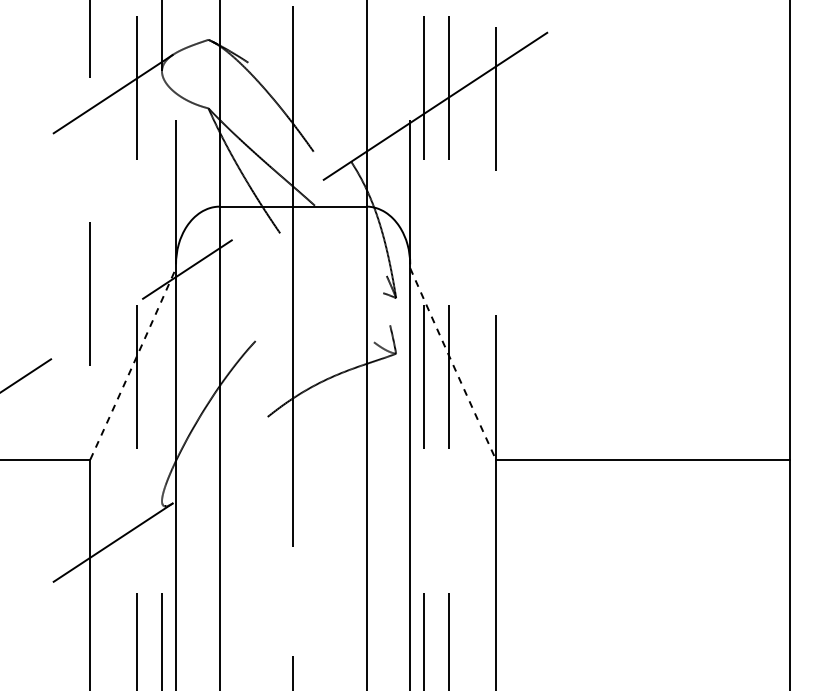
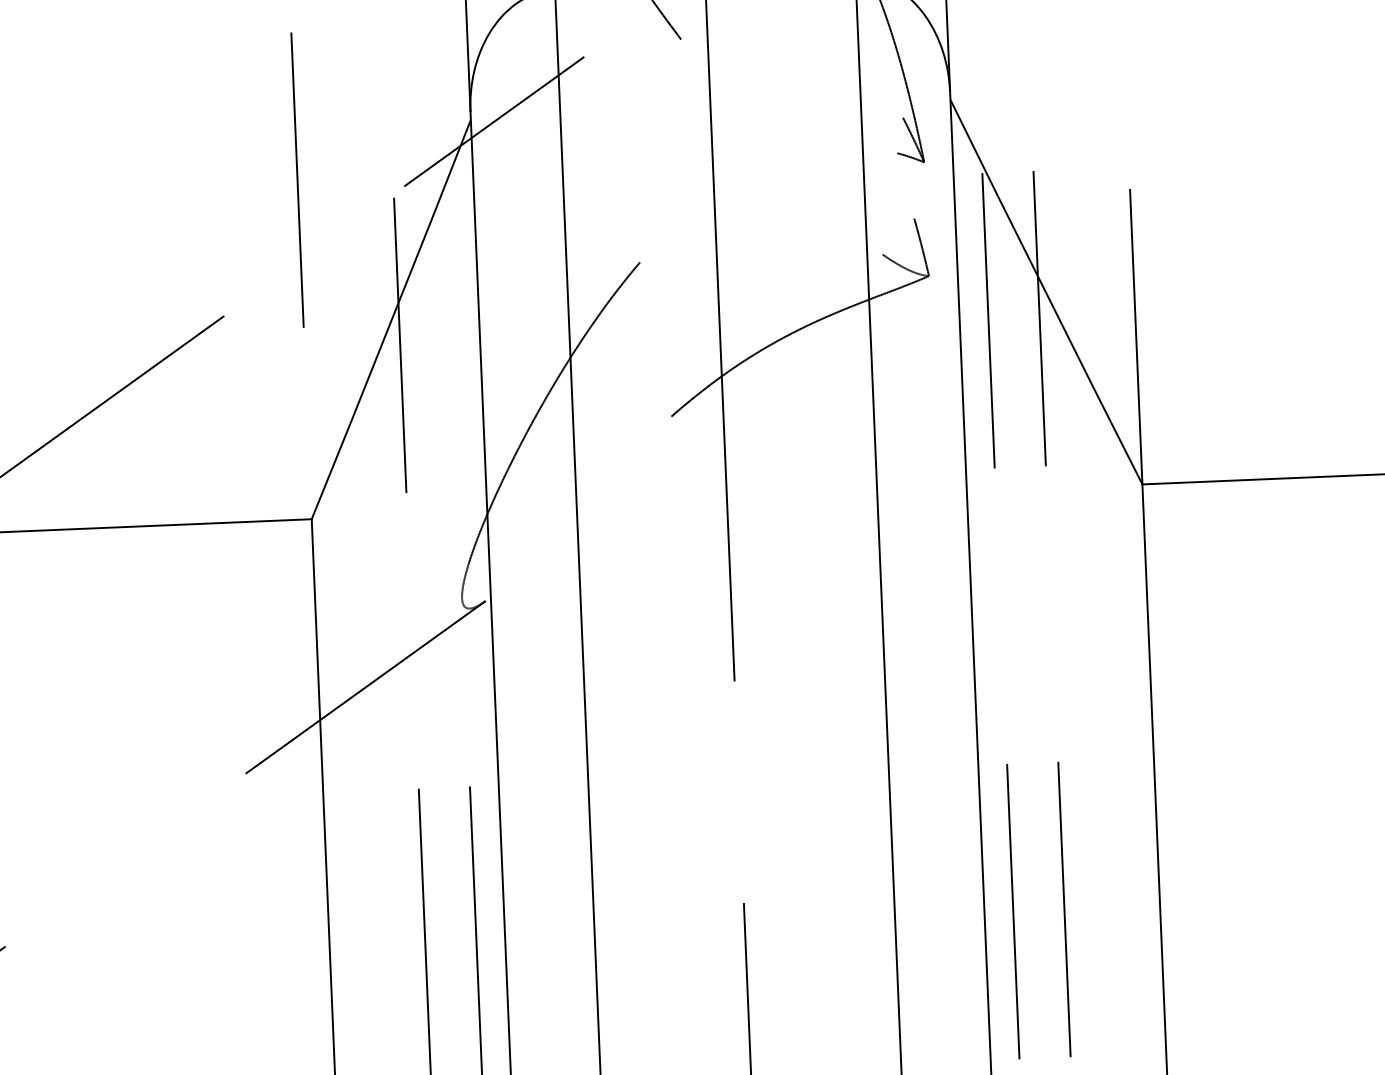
arc: (133, 364) -> (391, 320), dashed -> solid
arc: (452, 364) -> (1045, 293), dashed -> solid

